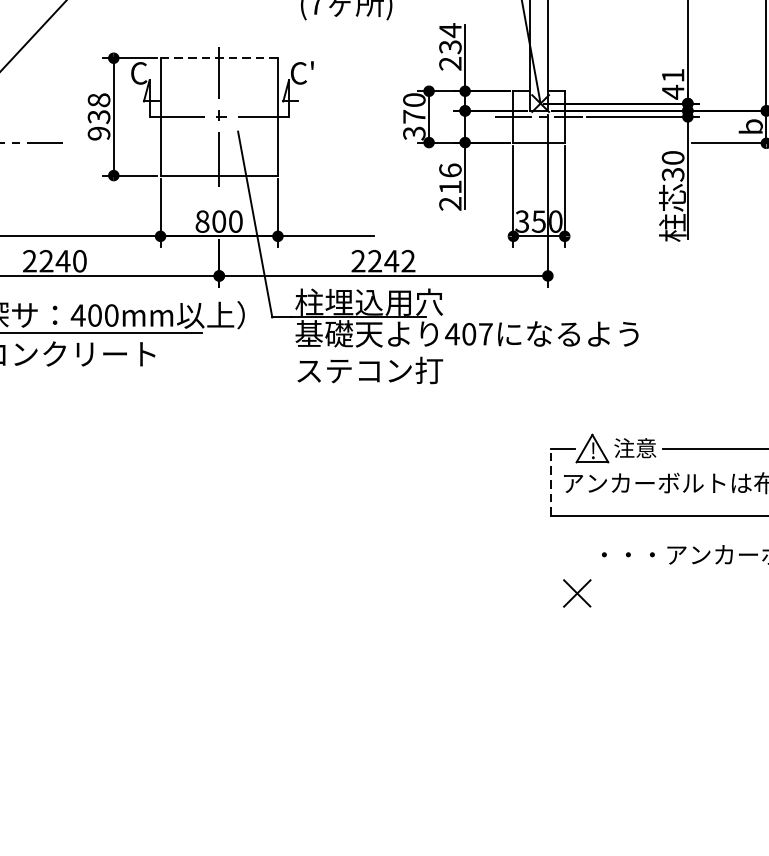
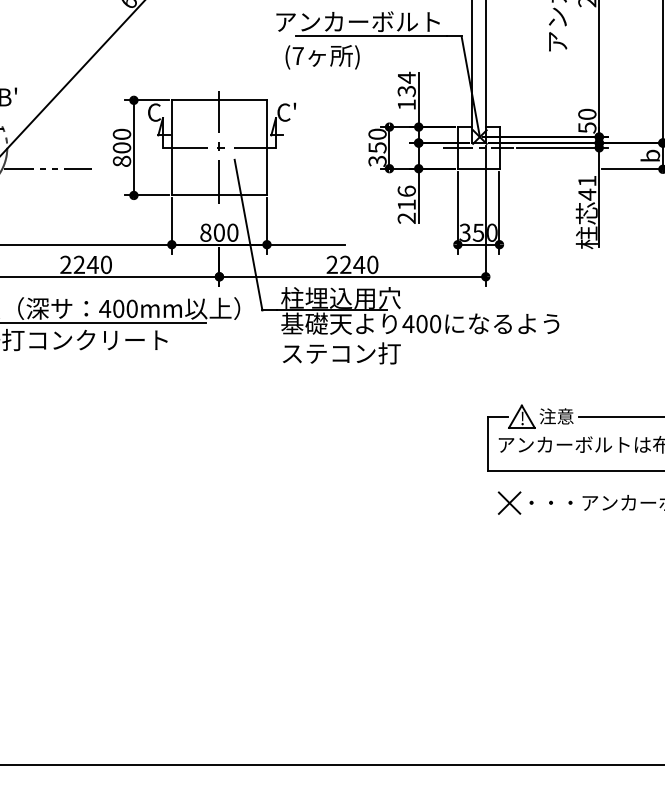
line: (219, 58) -> (219, 100), dashed -> solid
text: (450, 63) -> (406, 104), 234 -> 134
text: (673, 84) -> (587, 121), 41 -> 50
text: (98, 116) -> (121, 147), 938 -> 800
text: (414, 116) -> (377, 147), 370 -> 350
text: (673, 165) -> (587, 187), 30 -> 41
text: (408, 260) -> (372, 264), 2242 -> 2240
text: (485, 333) -> (435, 323), 407 -> 400
line: (551, 481) -> (488, 443), dashed -> solid
part: (577, 592) -> (509, 502), moved

